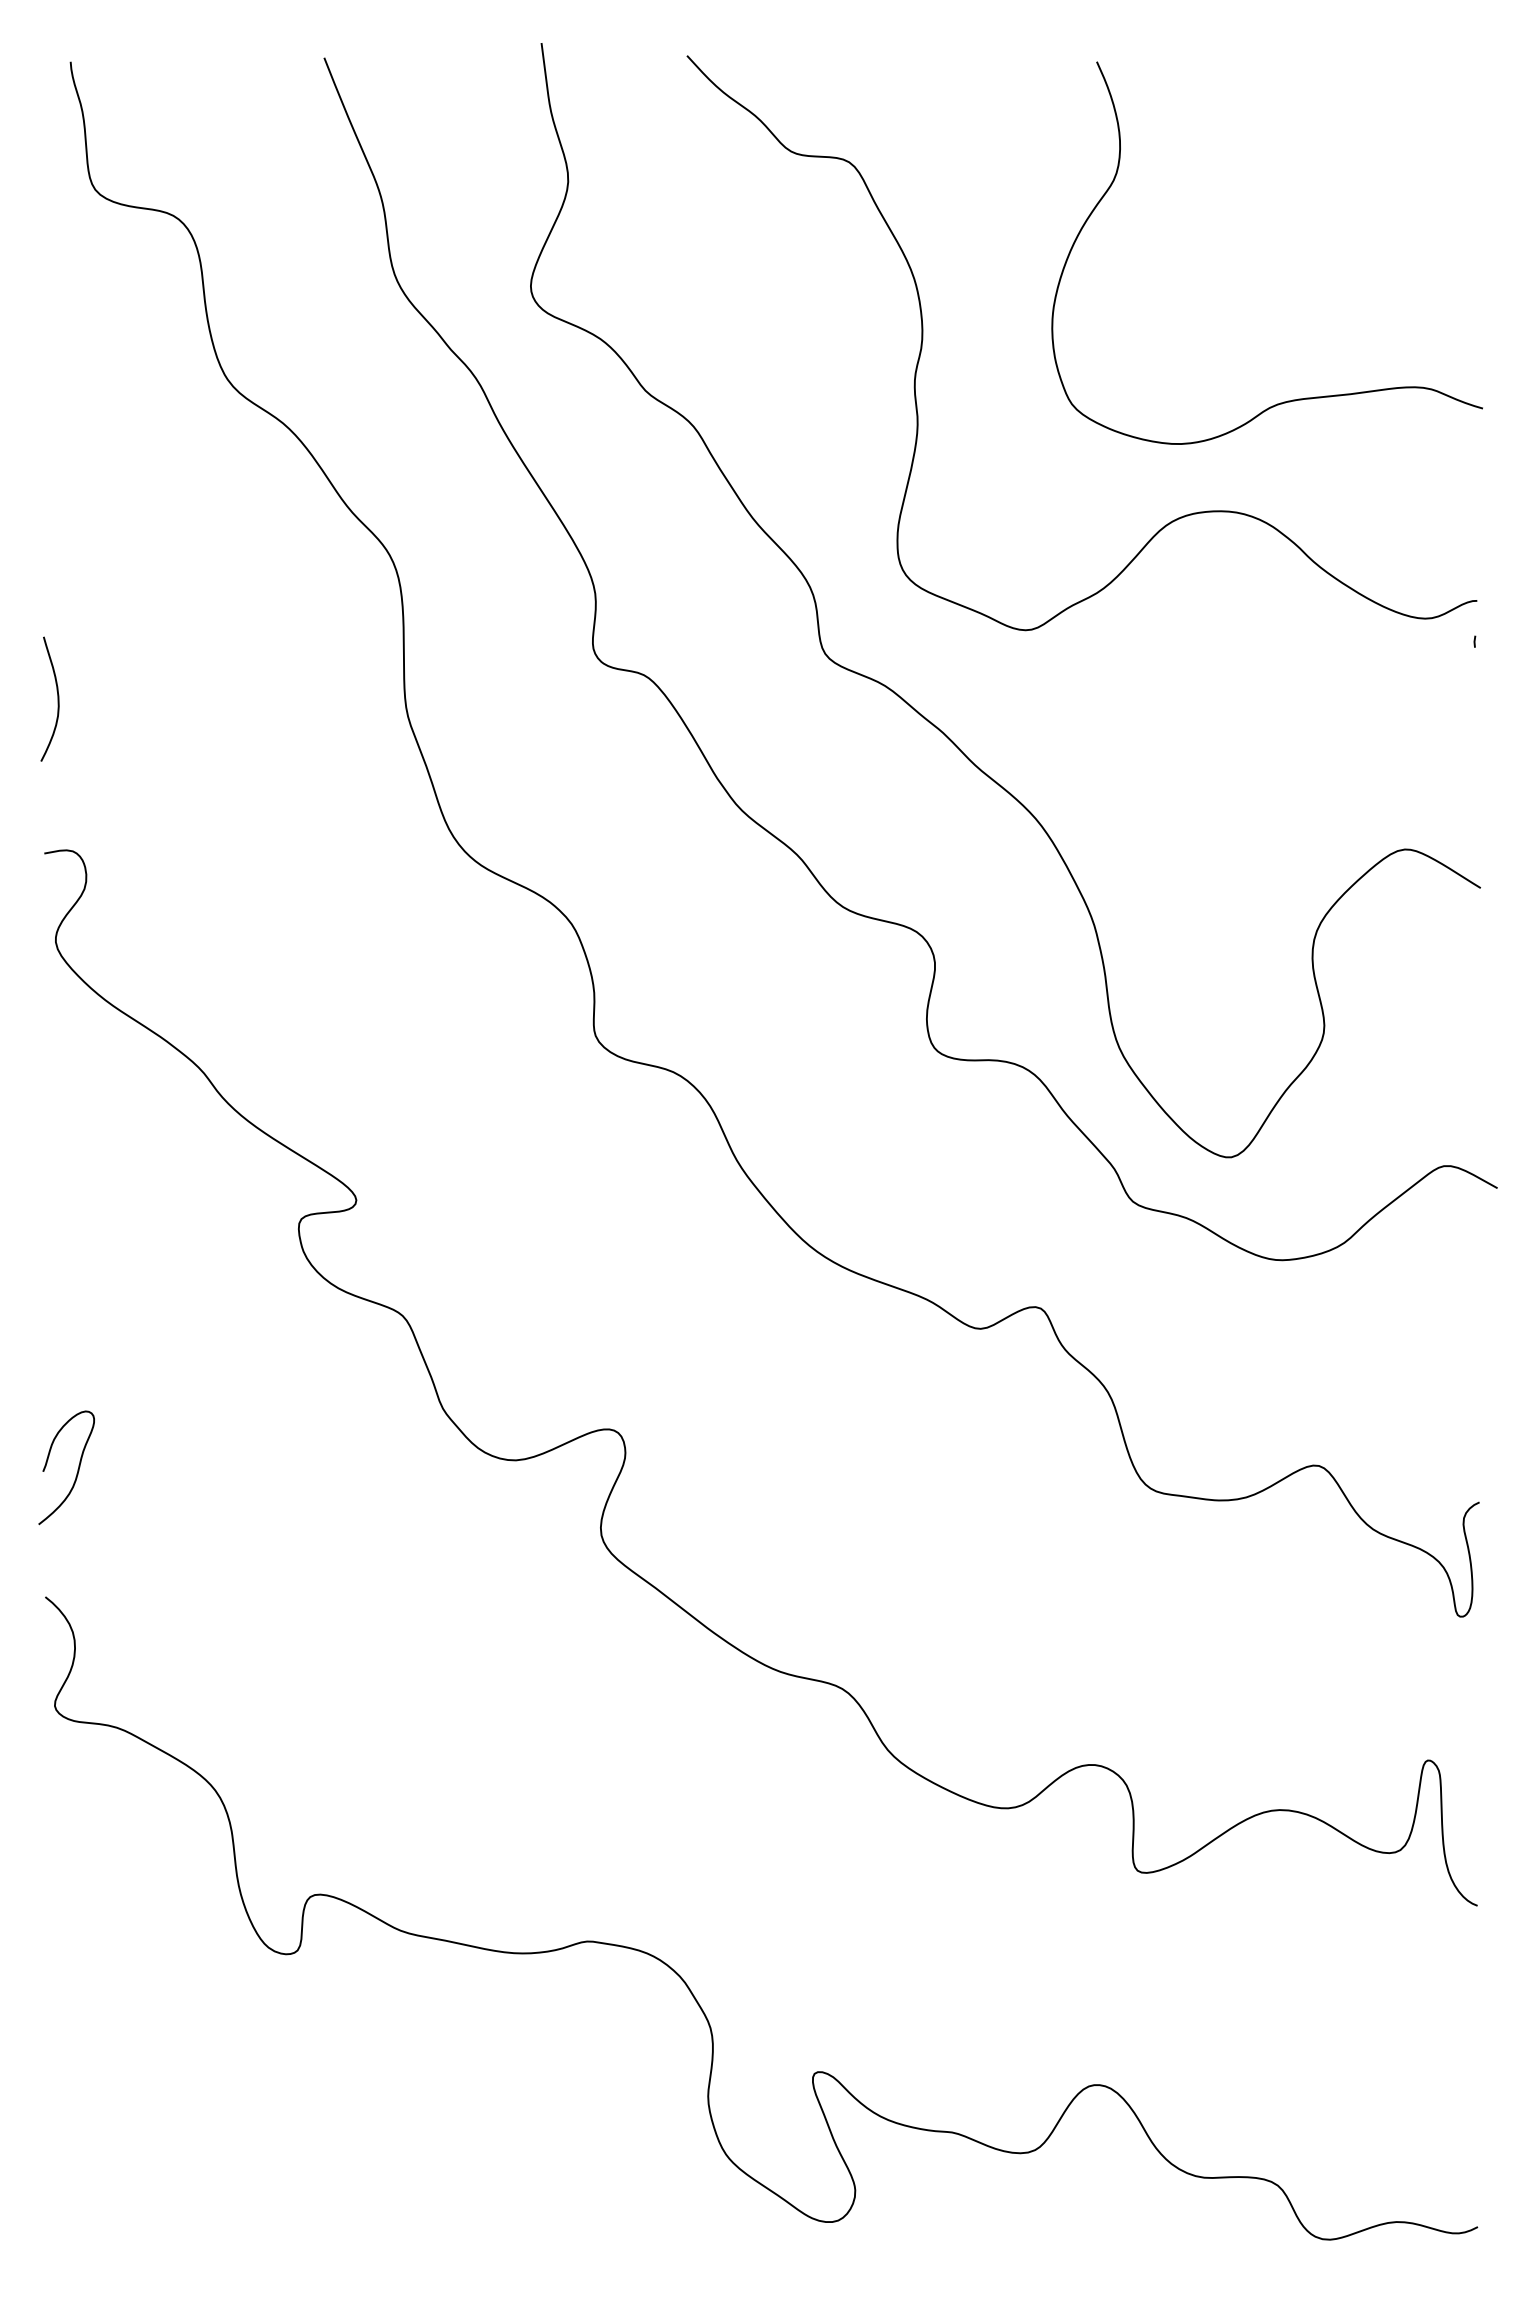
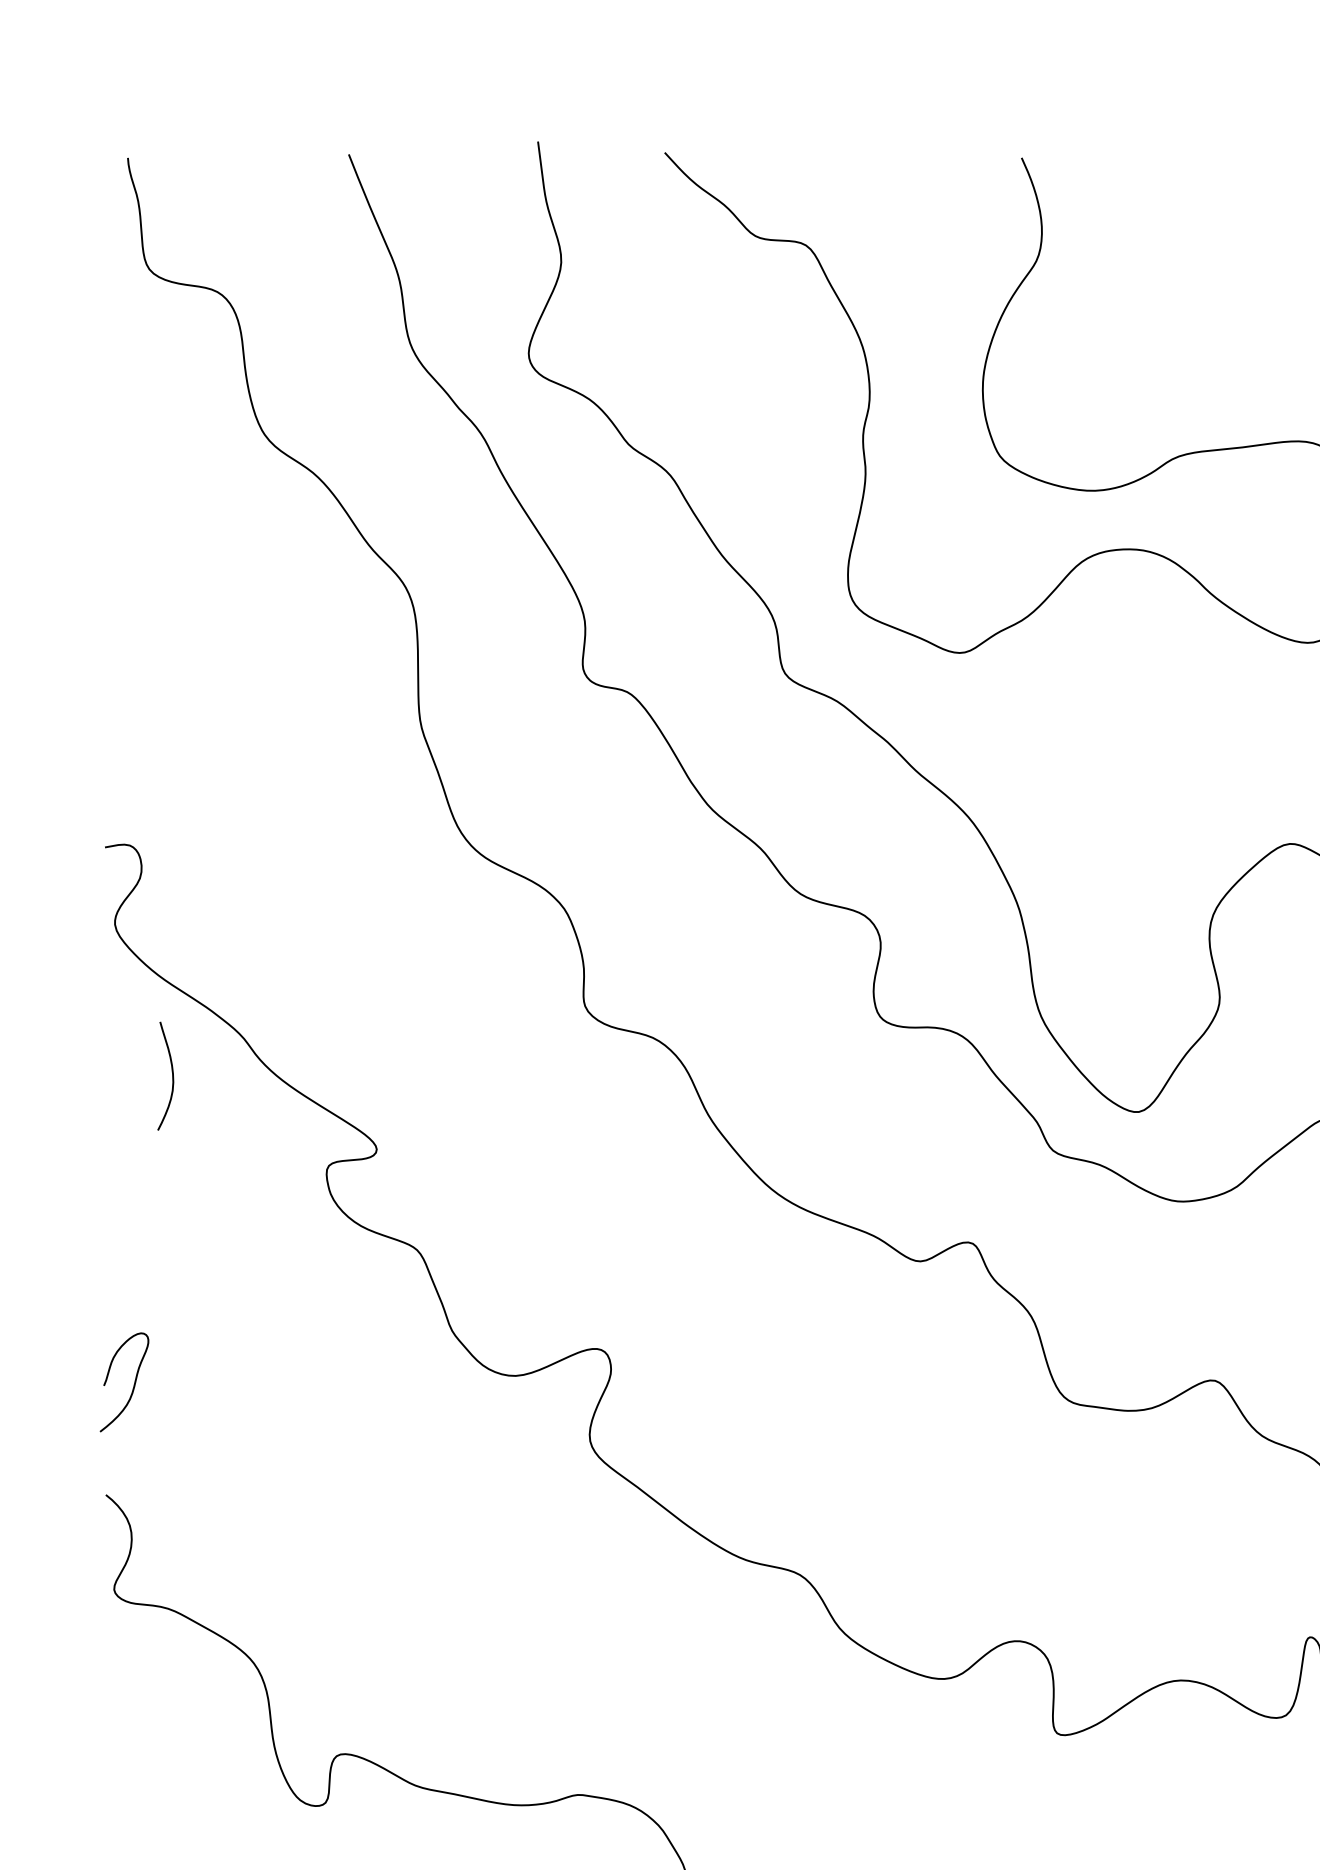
curve: (57, 698) -> (172, 1075), moved

